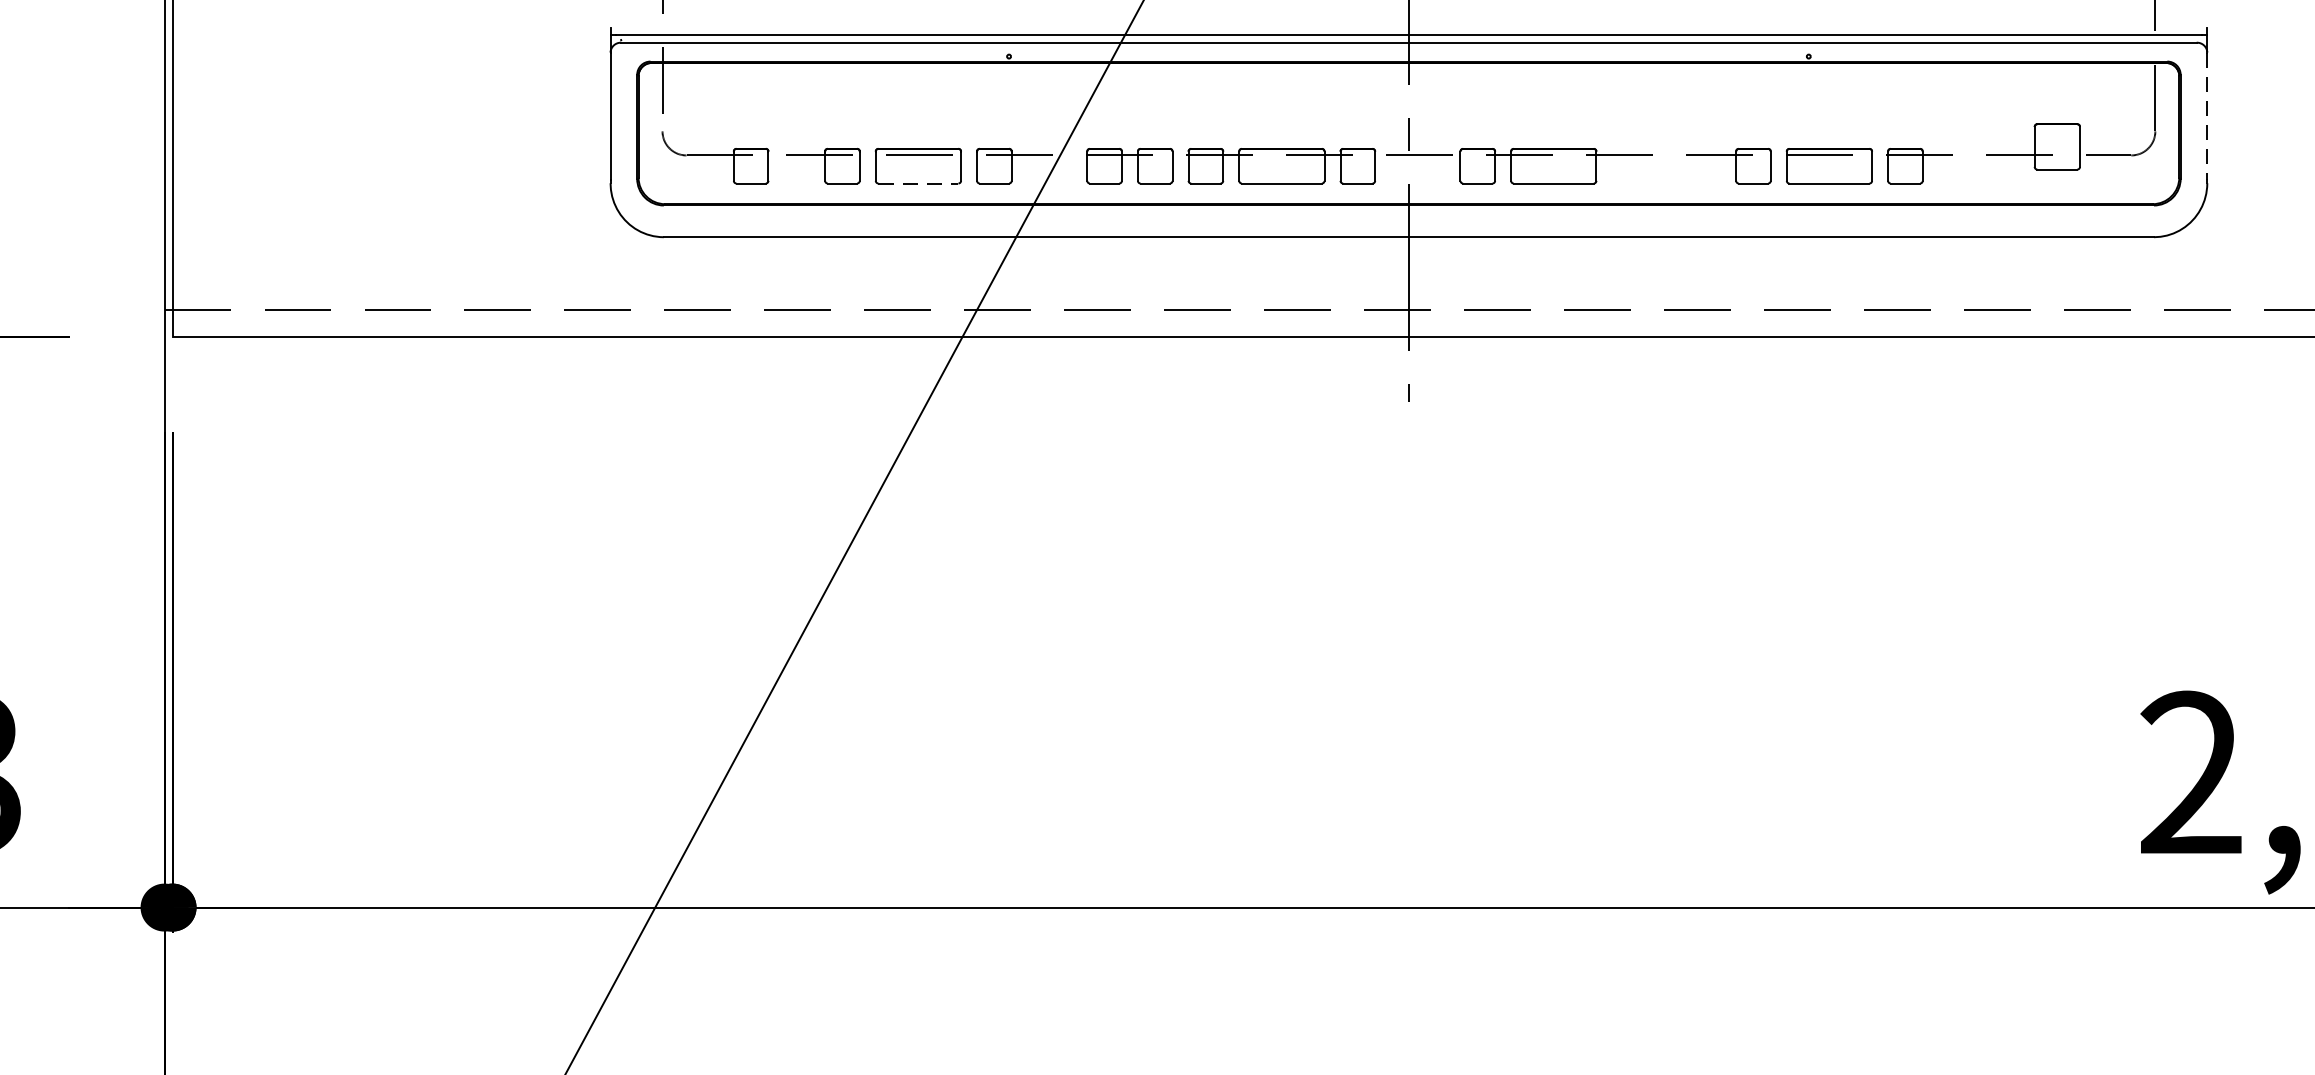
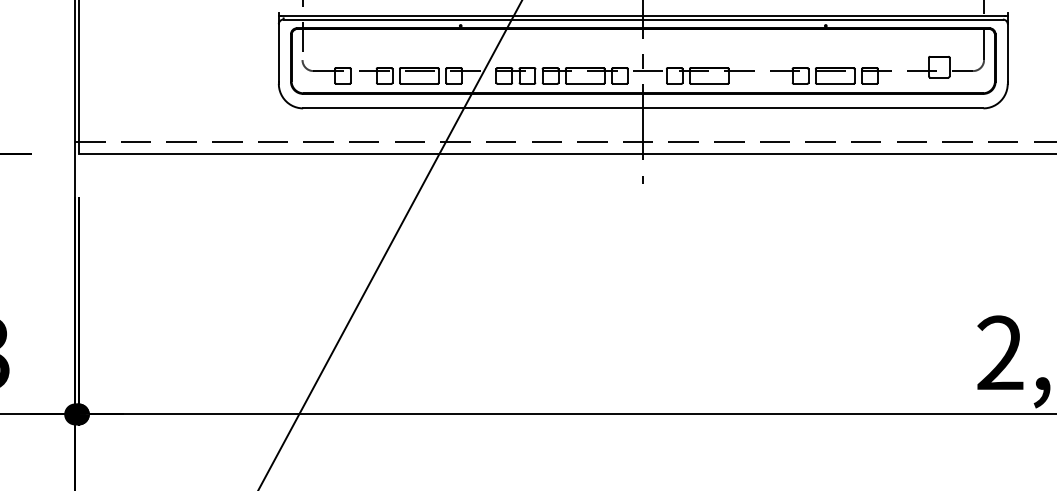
line: (2206, 116) -> (1007, 53), dashed -> solid
line: (918, 182) -> (419, 83), dashed -> solid

